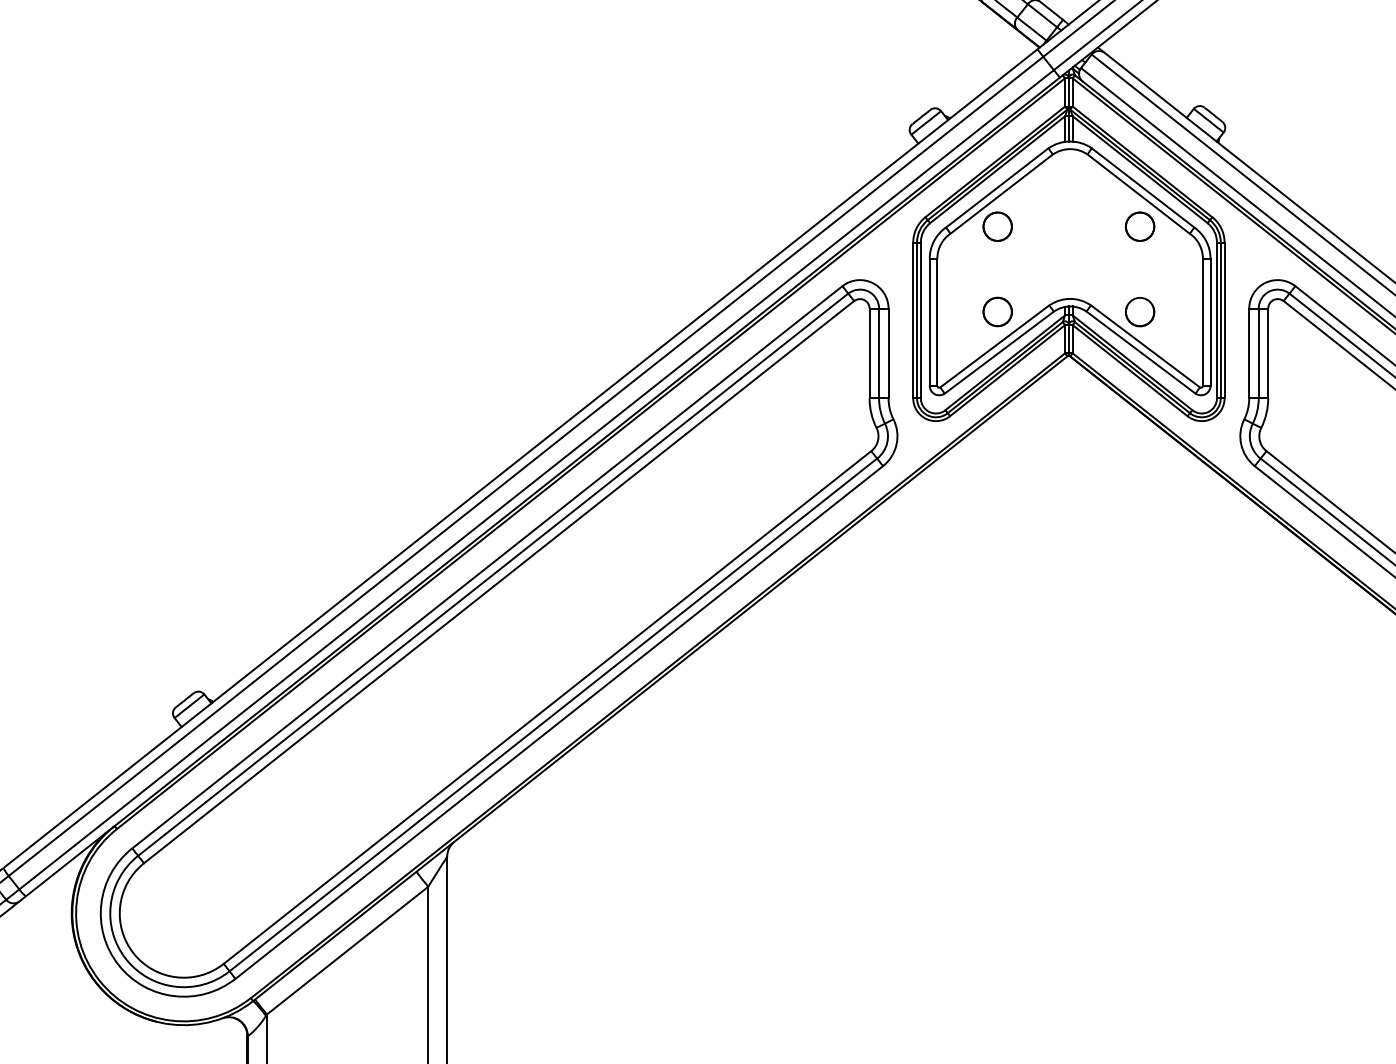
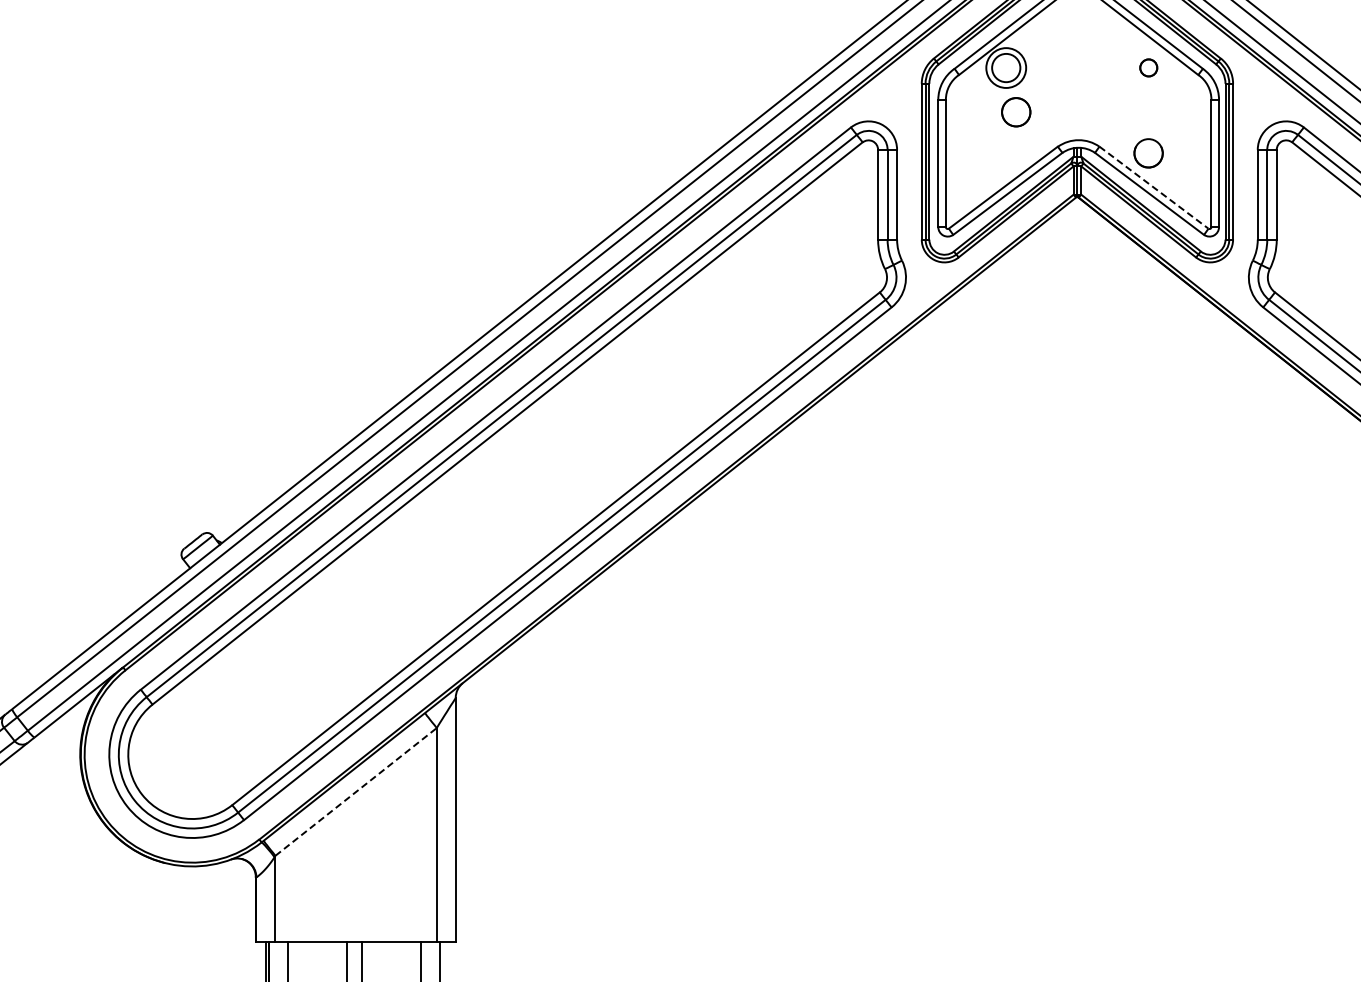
circle: (997, 226) -> (1006, 67), size x1.4
circle: (1140, 226) -> (1149, 67), size x0.6
part: (997, 311) -> (1016, 111), moved
line: (1145, 346) -> (1154, 187), solid -> dashed
line: (347, 950) -> (356, 791), solid -> dashed

